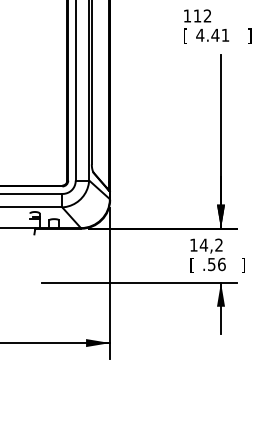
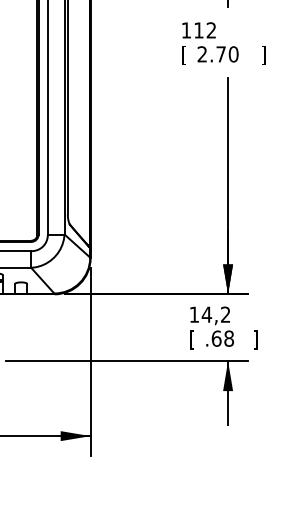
text: (212, 34) -> (217, 53), 4.41 -> 2.70
text: (216, 264) -> (222, 338), .56 -> .68

